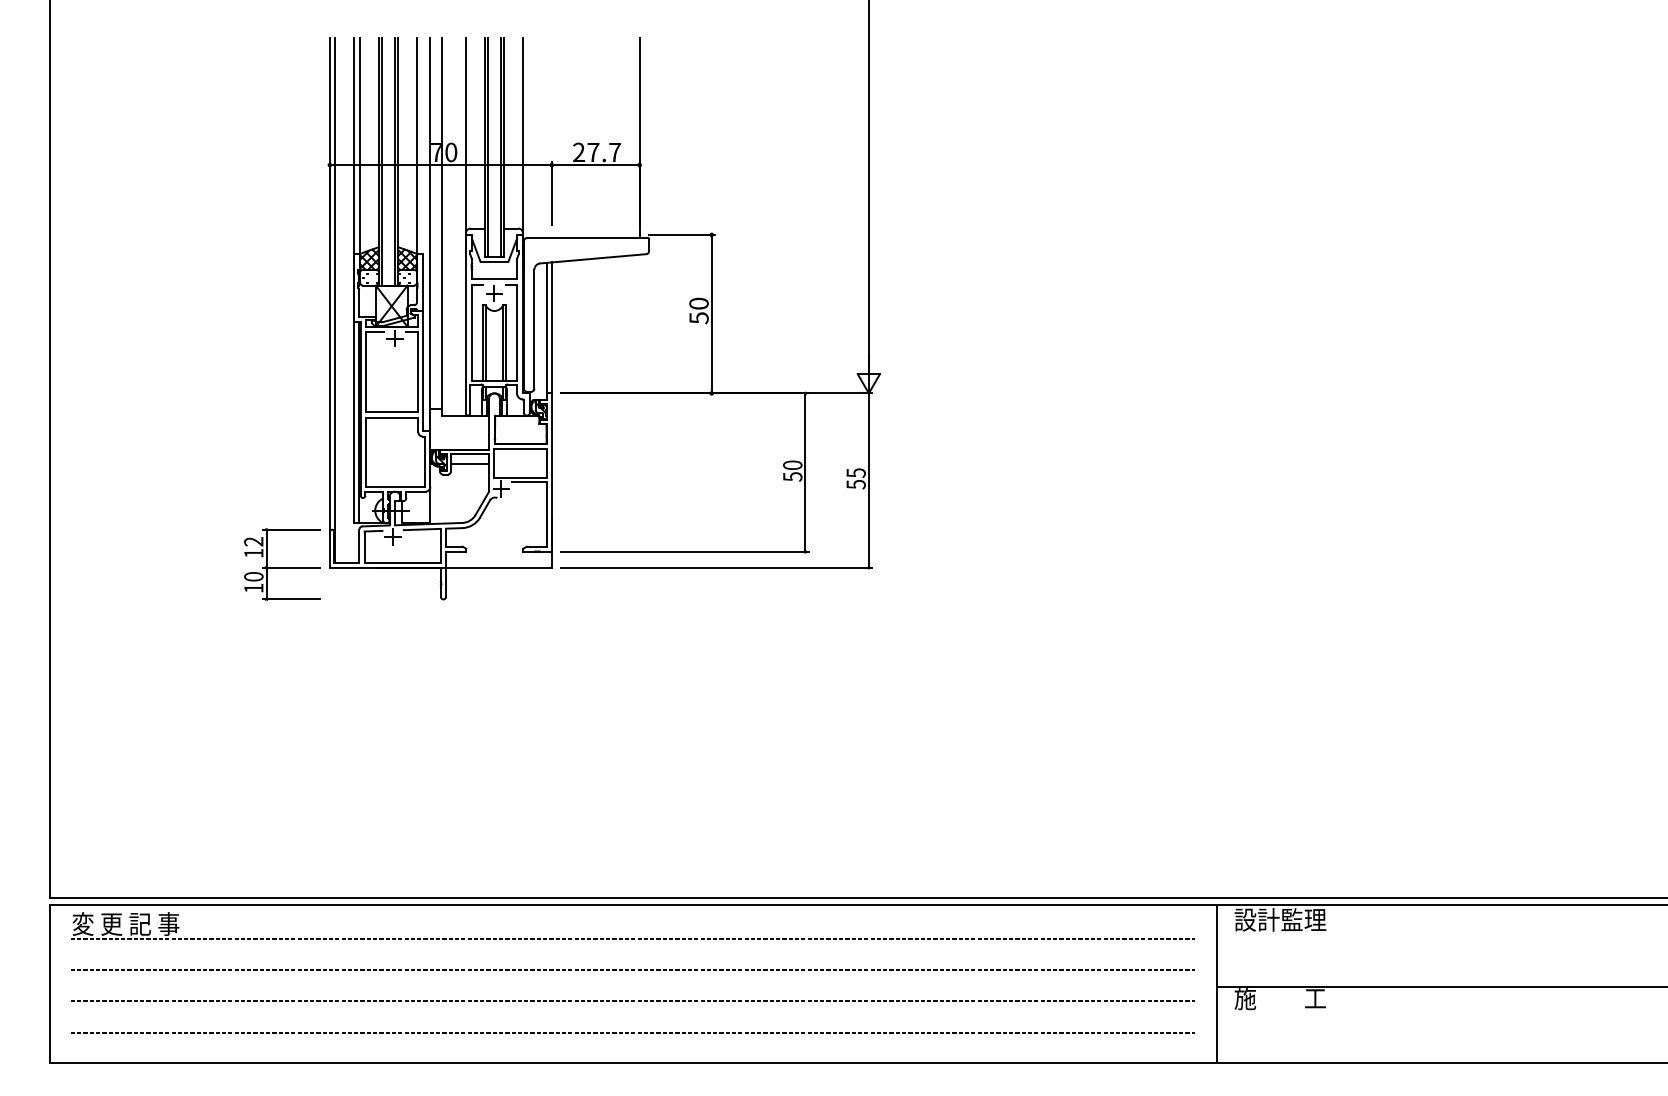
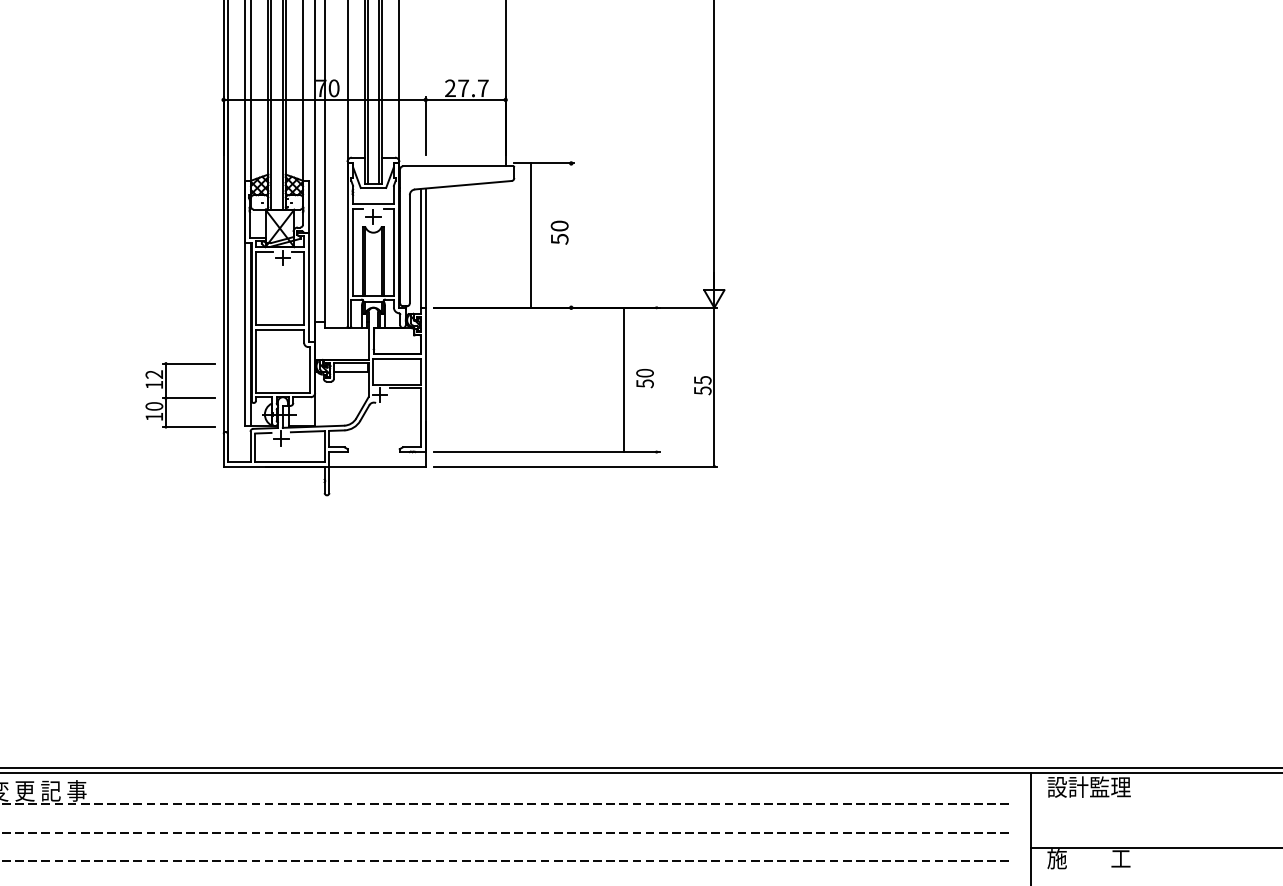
line: (711, 313) -> (531, 235), moved
line: (805, 472) -> (623, 379), moved
part: (282, 564) -> (180, 395), moved

